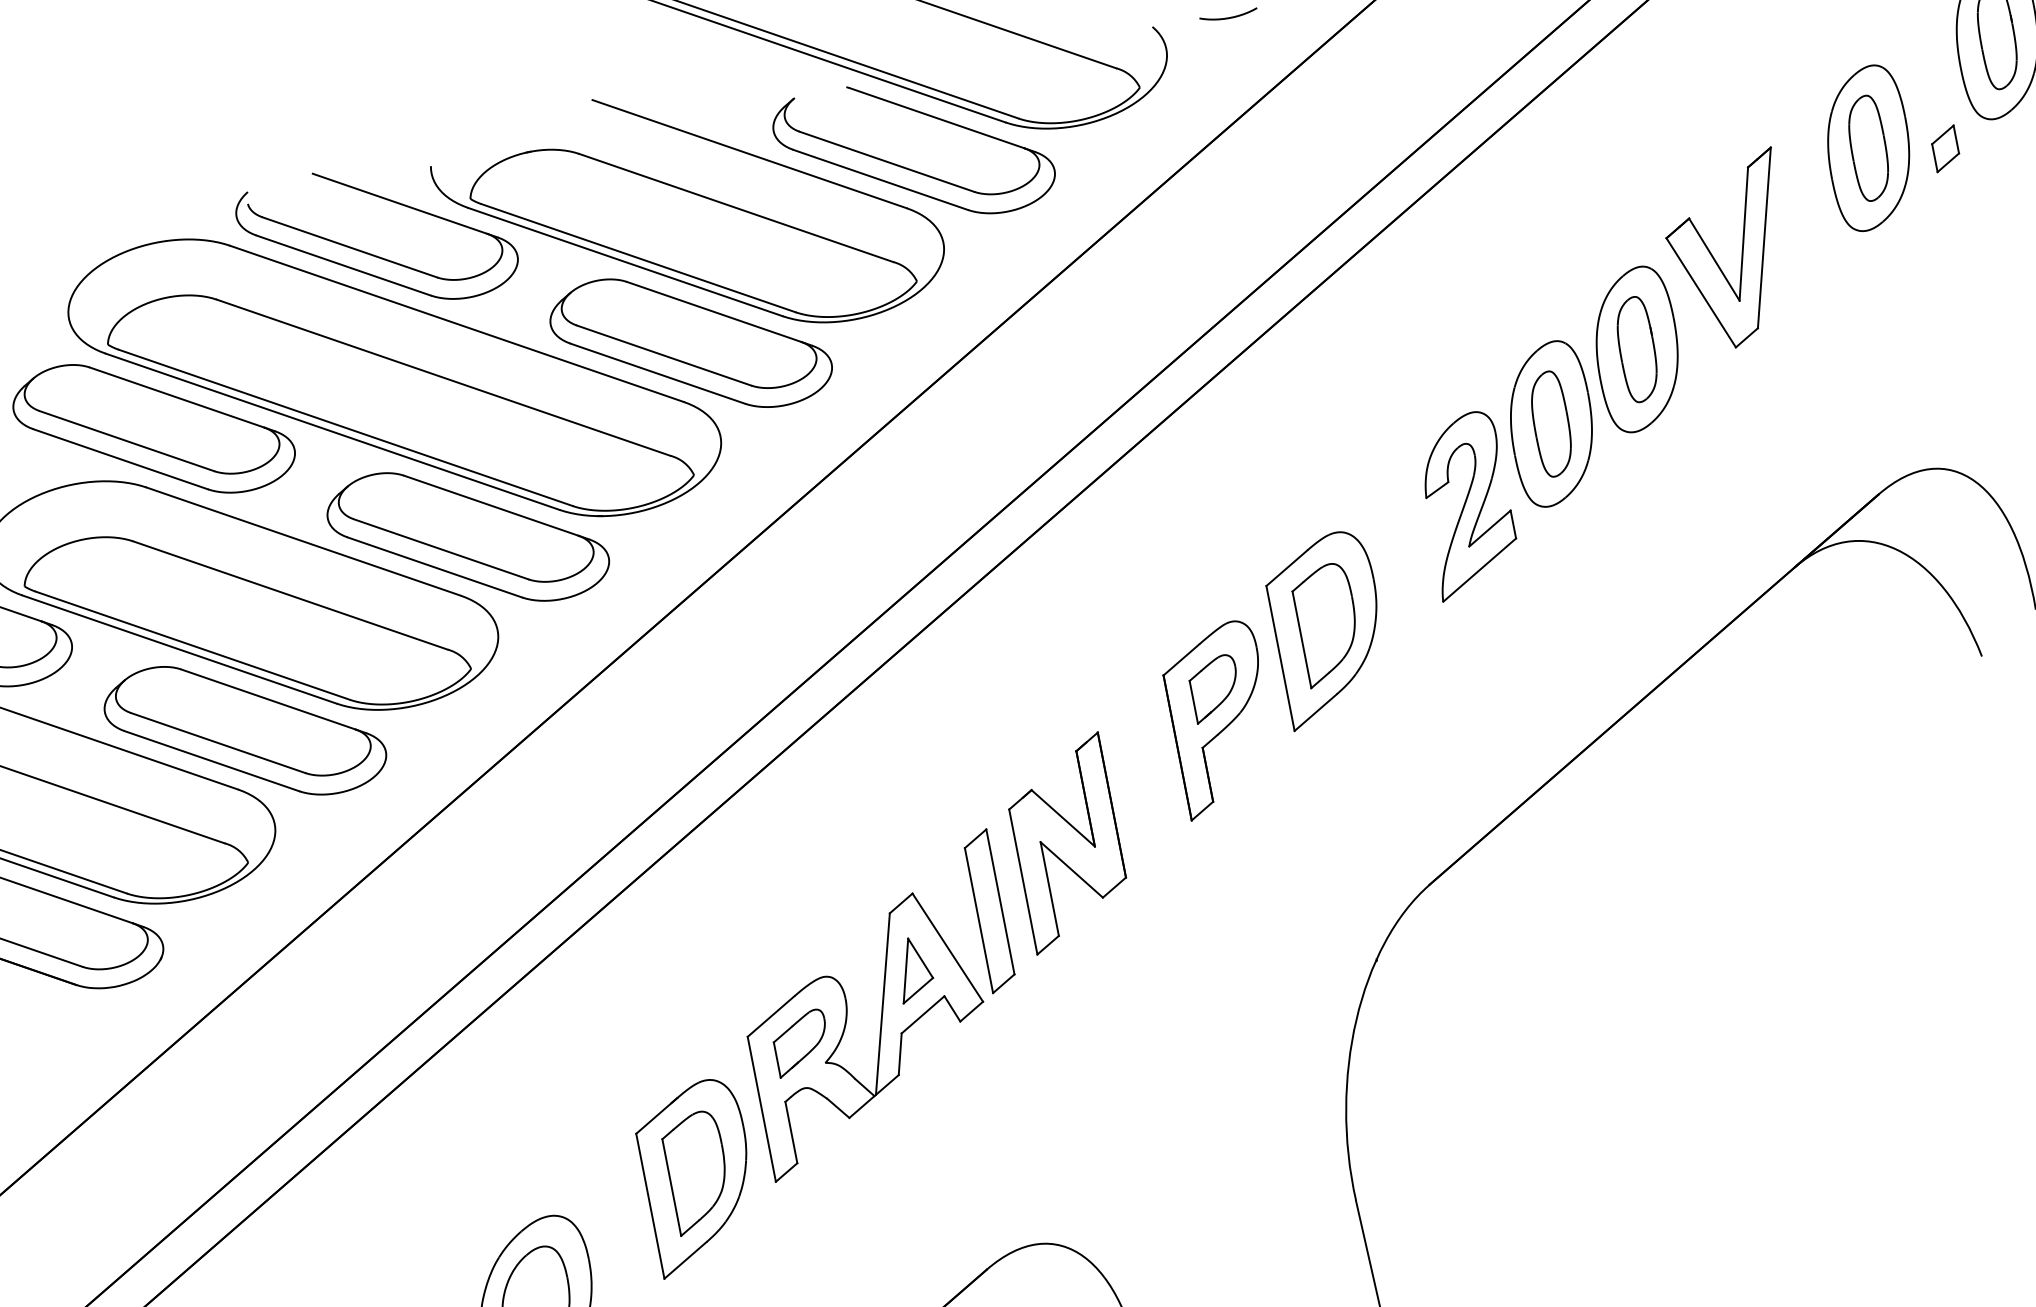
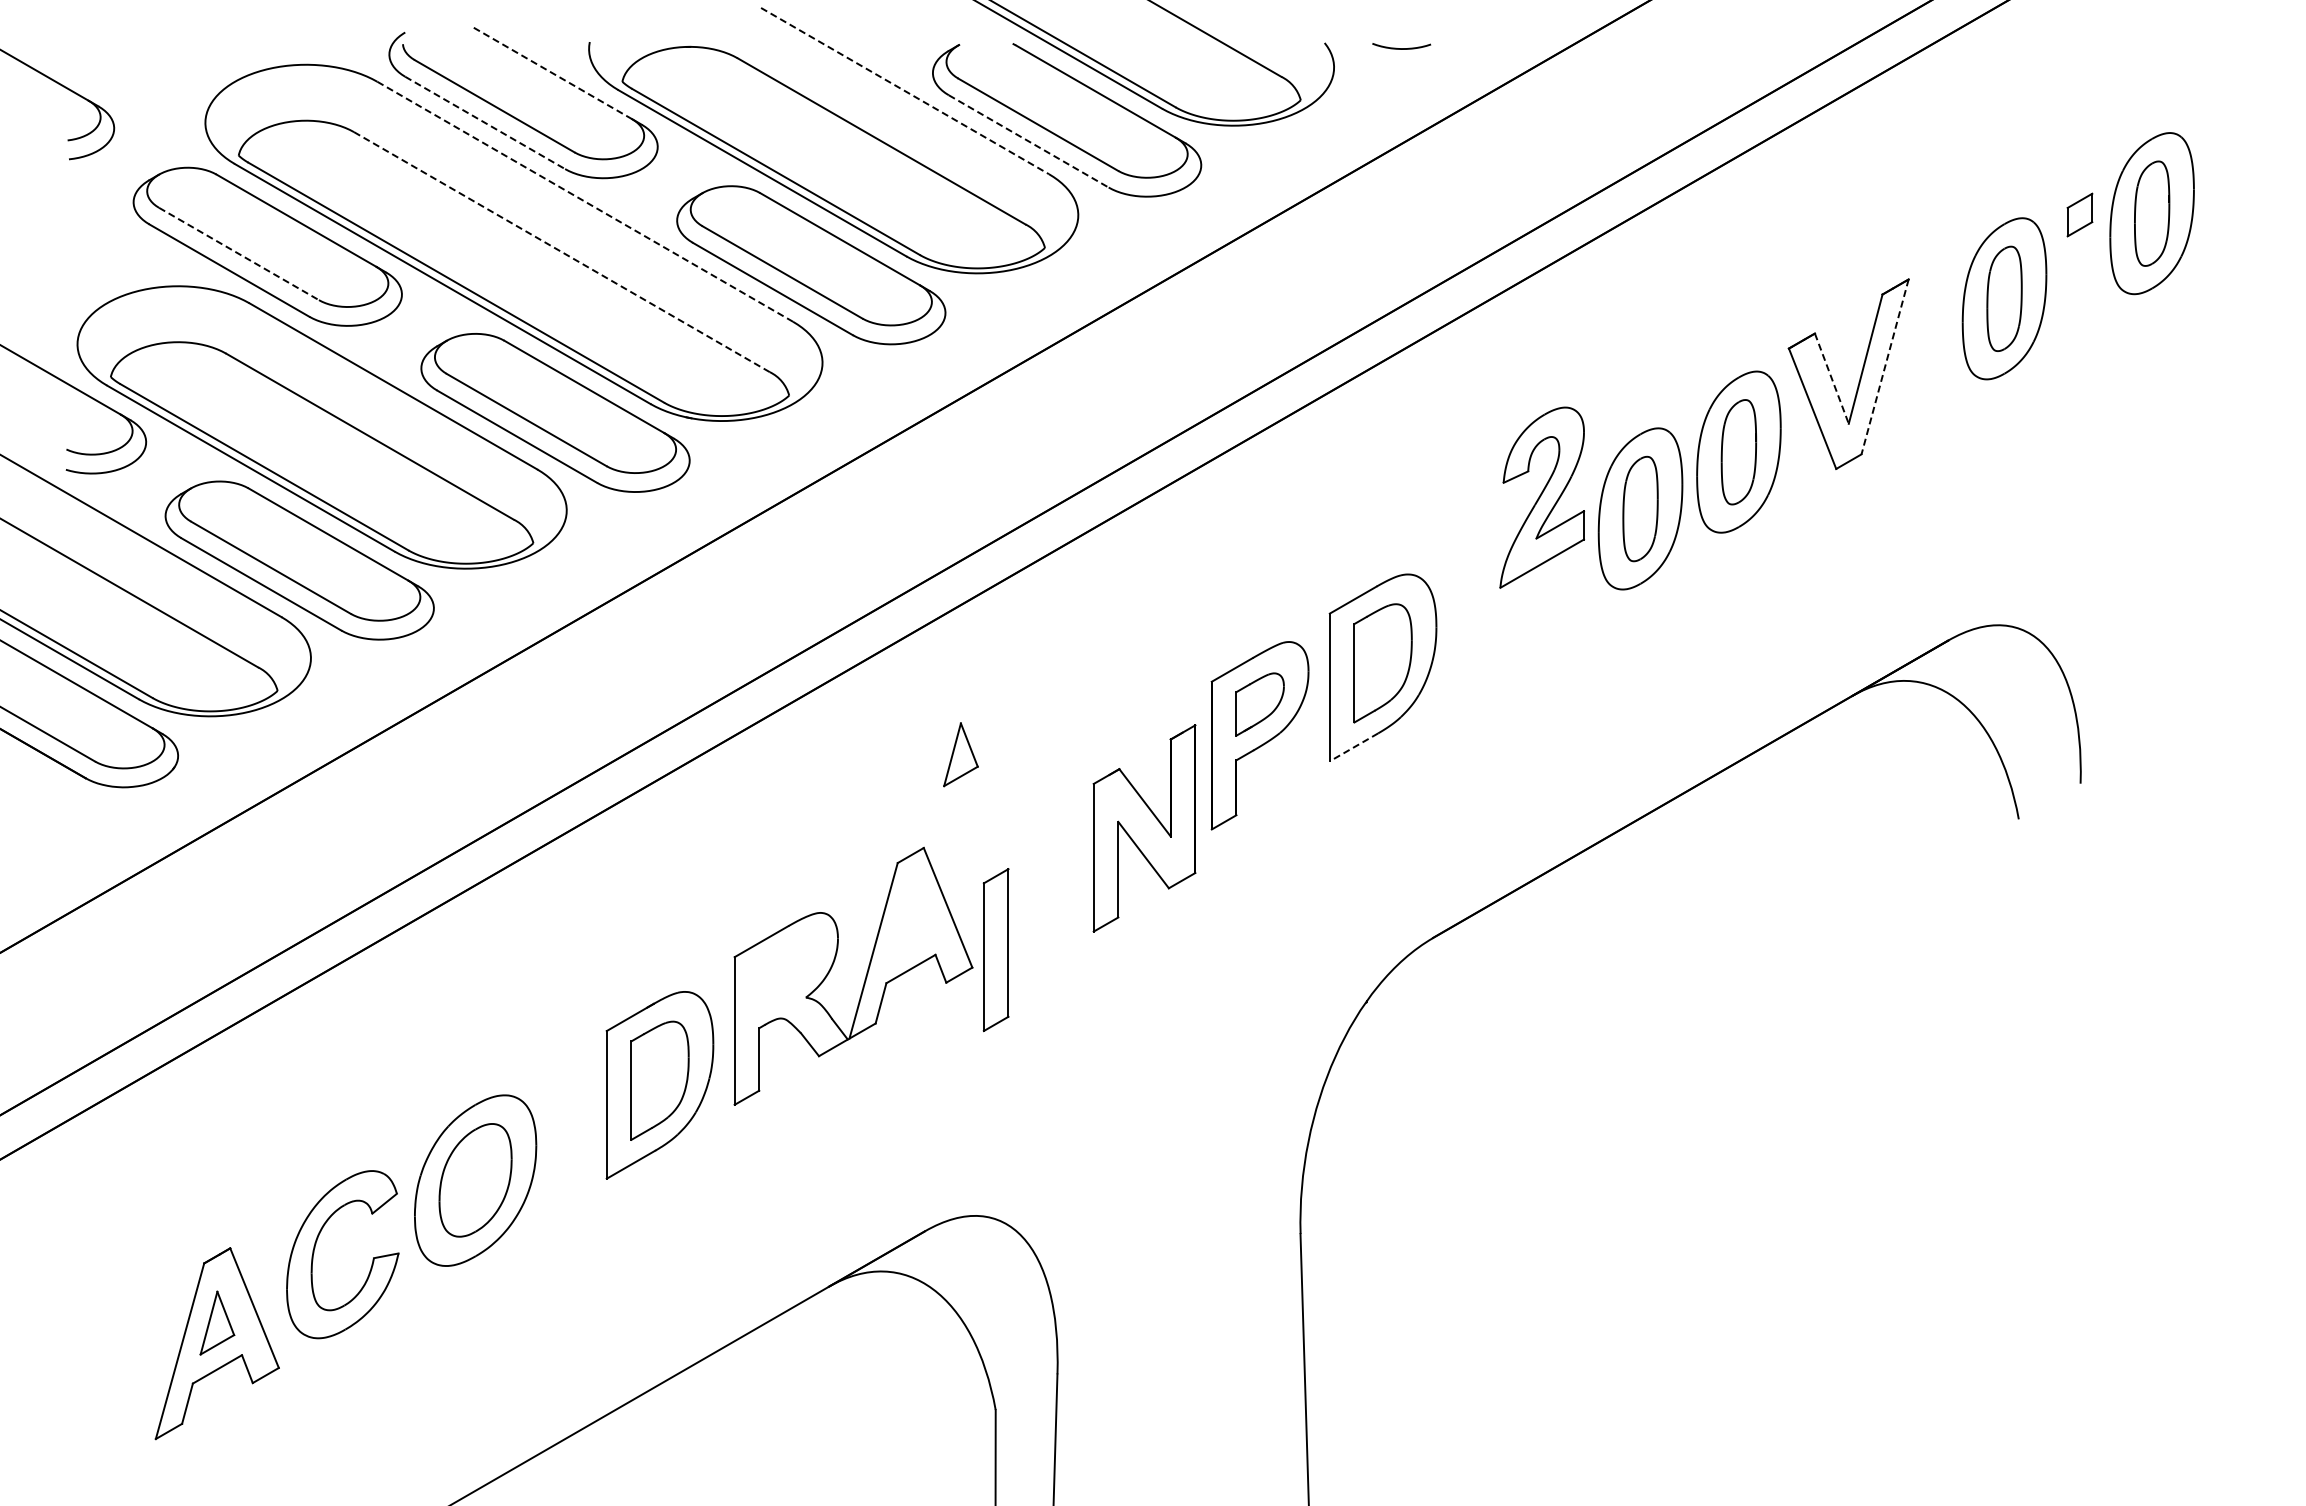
part: (1945, 148) -> (2079, 214), moved
line: (750, 154) -> (905, 91), solid -> dashed
line: (881, 179) -> (1029, 141), solid -> dashed
line: (399, 203) -> (551, 72), solid -> dashed
line: (1764, 237) -> (1885, 366), solid -> dashed
line: (1715, 260) -> (1832, 379), solid -> dashed
line: (344, 266) -> (485, 123), solid -> dashed
line: (457, 323) -> (585, 201), solid -> dashed
line: (443, 378) -> (561, 252), solid -> dashed
line: (127, 441) -> (239, 254), solid -> dashed
part: (1467, 505) -> (1542, 497), moved
line: (1316, 712) -> (1354, 747), solid -> dashed
part: (1067, 843) -> (1144, 828), moved
part: (989, 911) -> (995, 950), moved
part: (913, 969) -> (960, 754), moved
part: (801, 1042) -> (786, 973), removed

